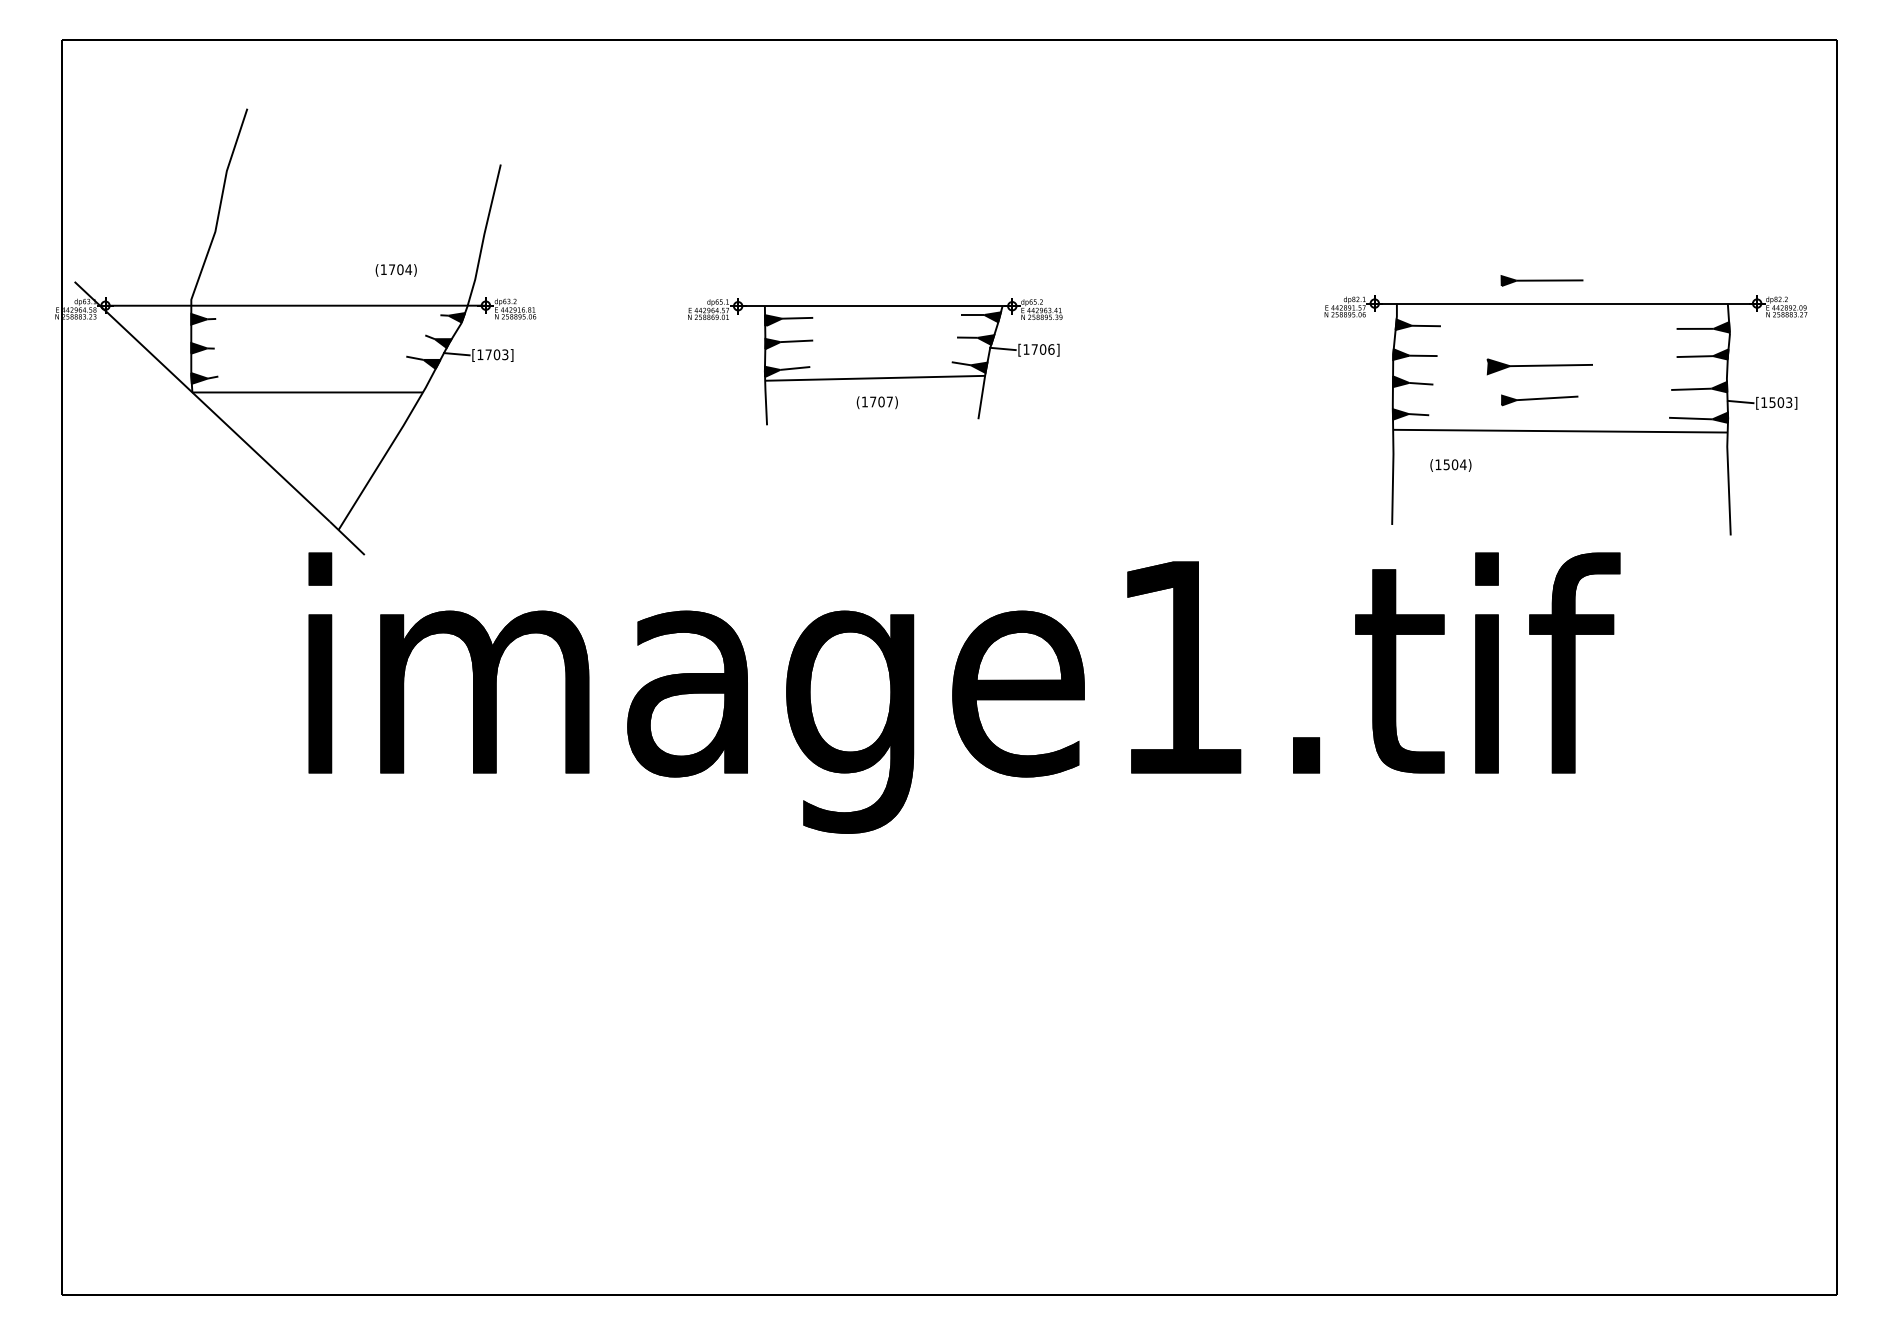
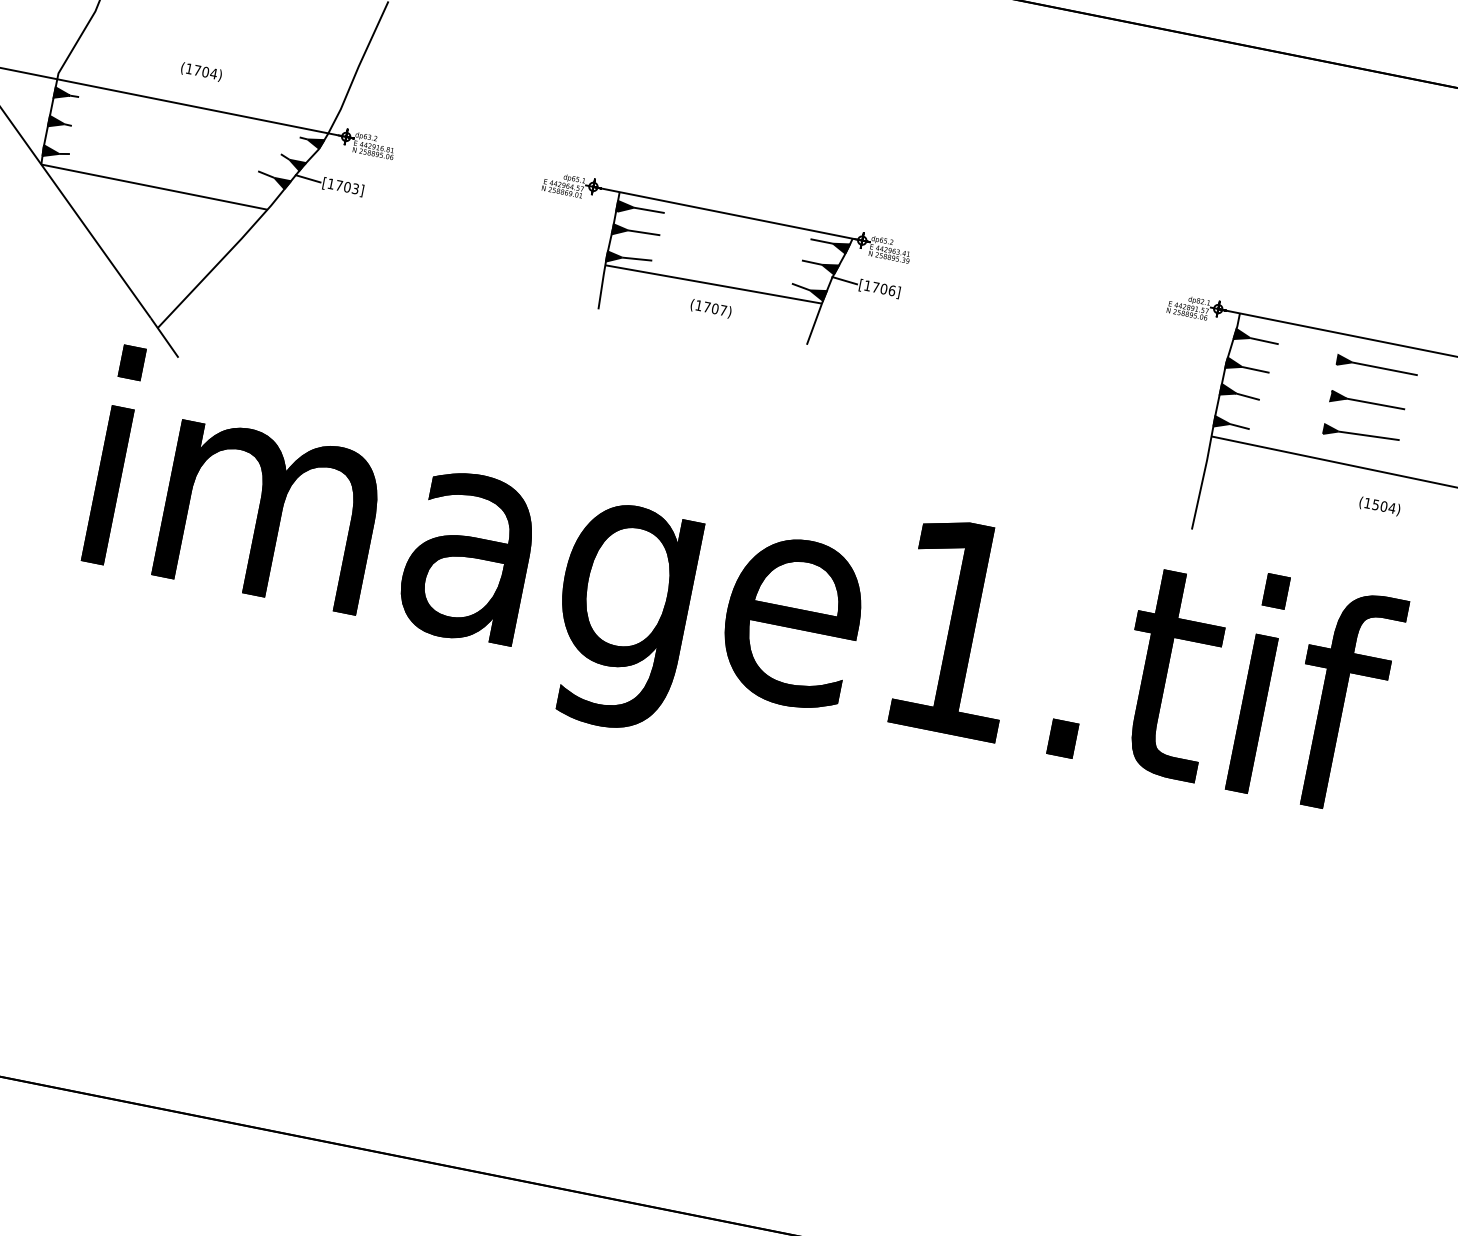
text: (395, 270) -> (200, 71), moved
part: (1541, 280) -> (1376, 367), moved
part: (1539, 366) -> (1367, 403), size x0.71
text: (1450, 465) -> (1379, 506), moved

